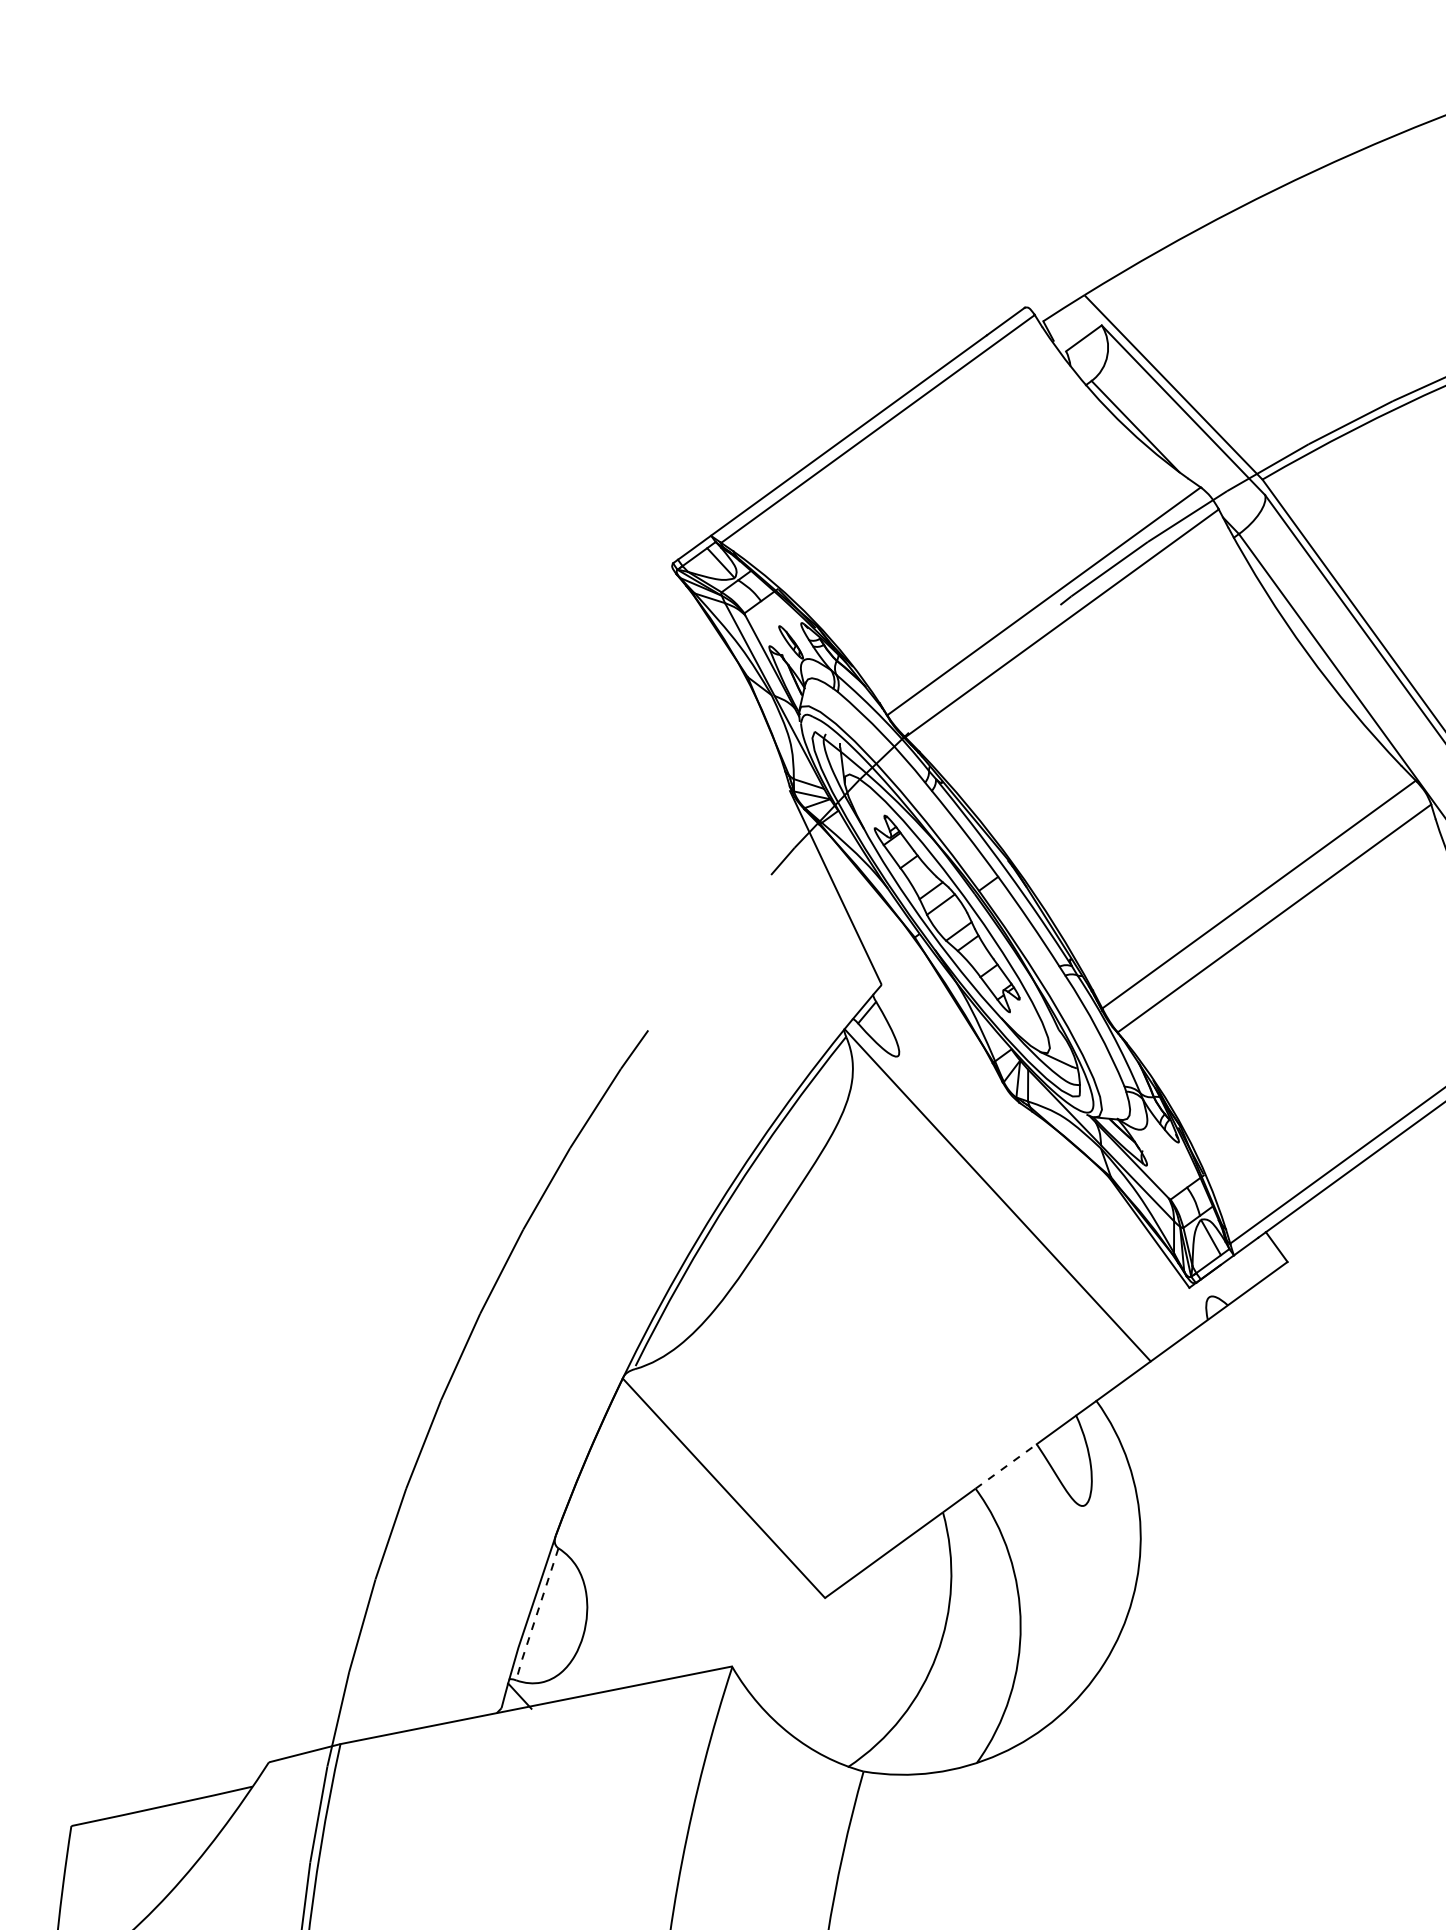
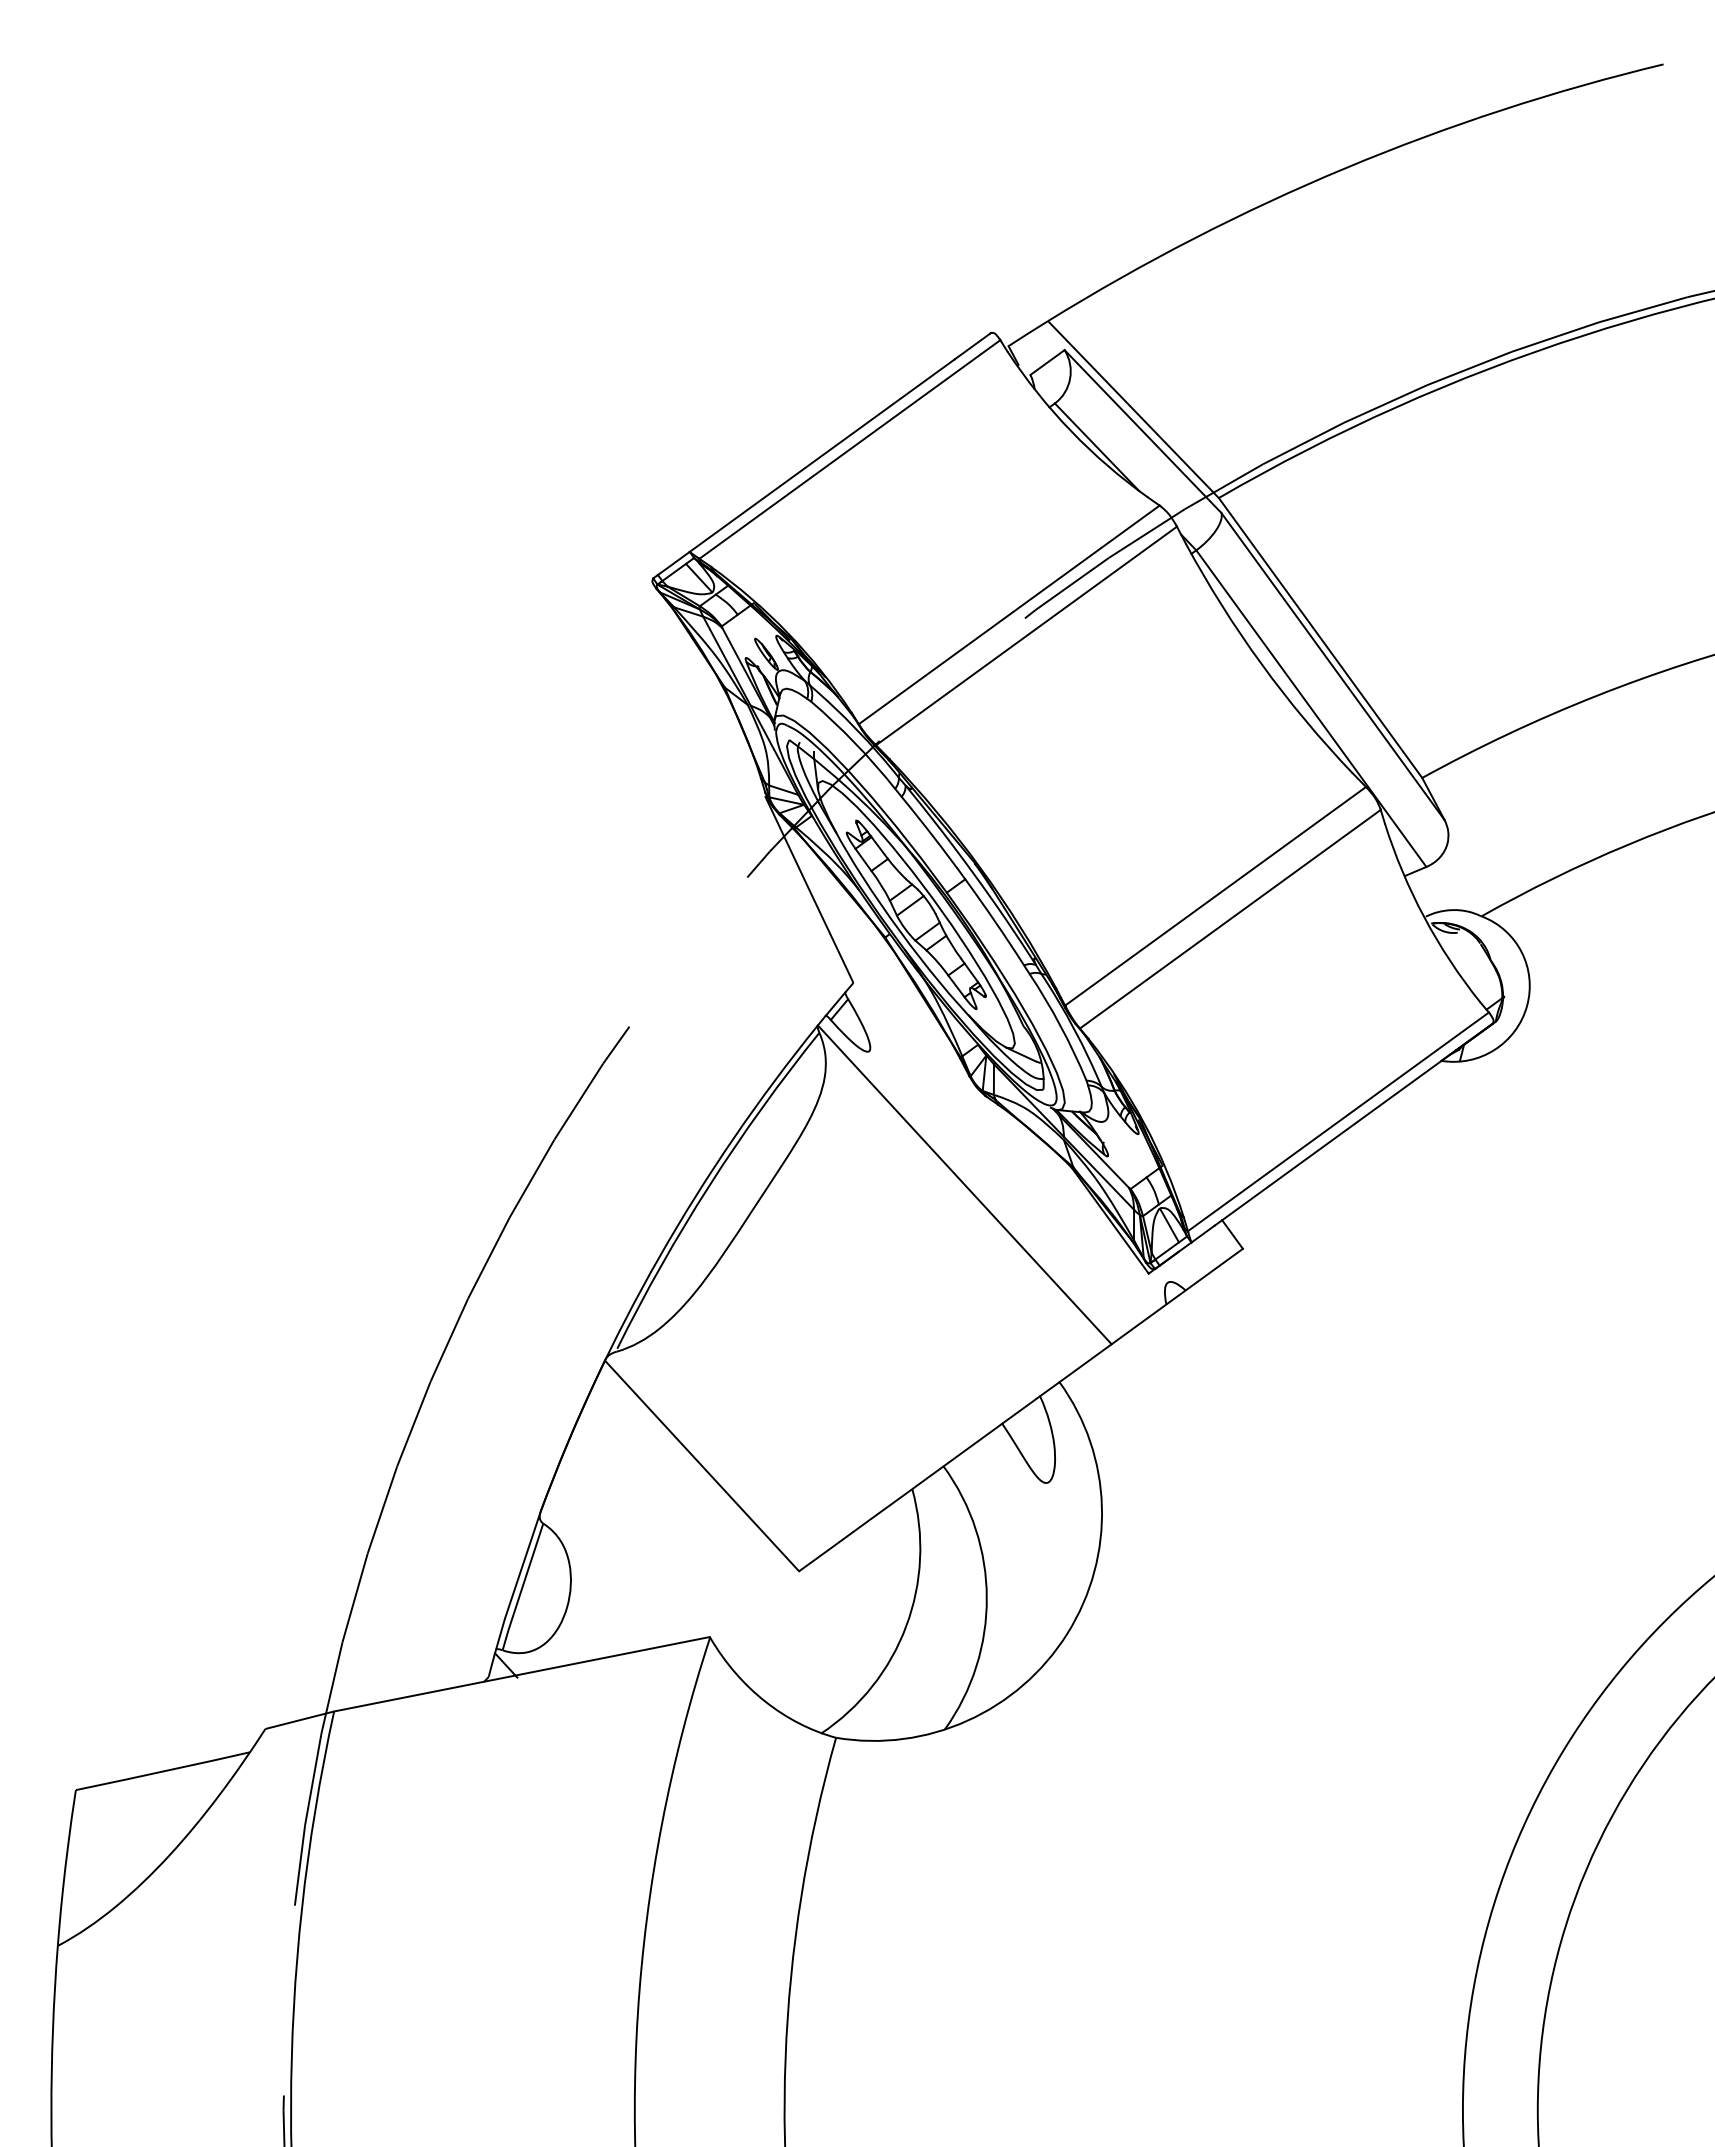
line: (1006, 1465) -> (973, 1444), dashed -> solid
line: (536, 1614) -> (522, 1587), dashed -> solid

